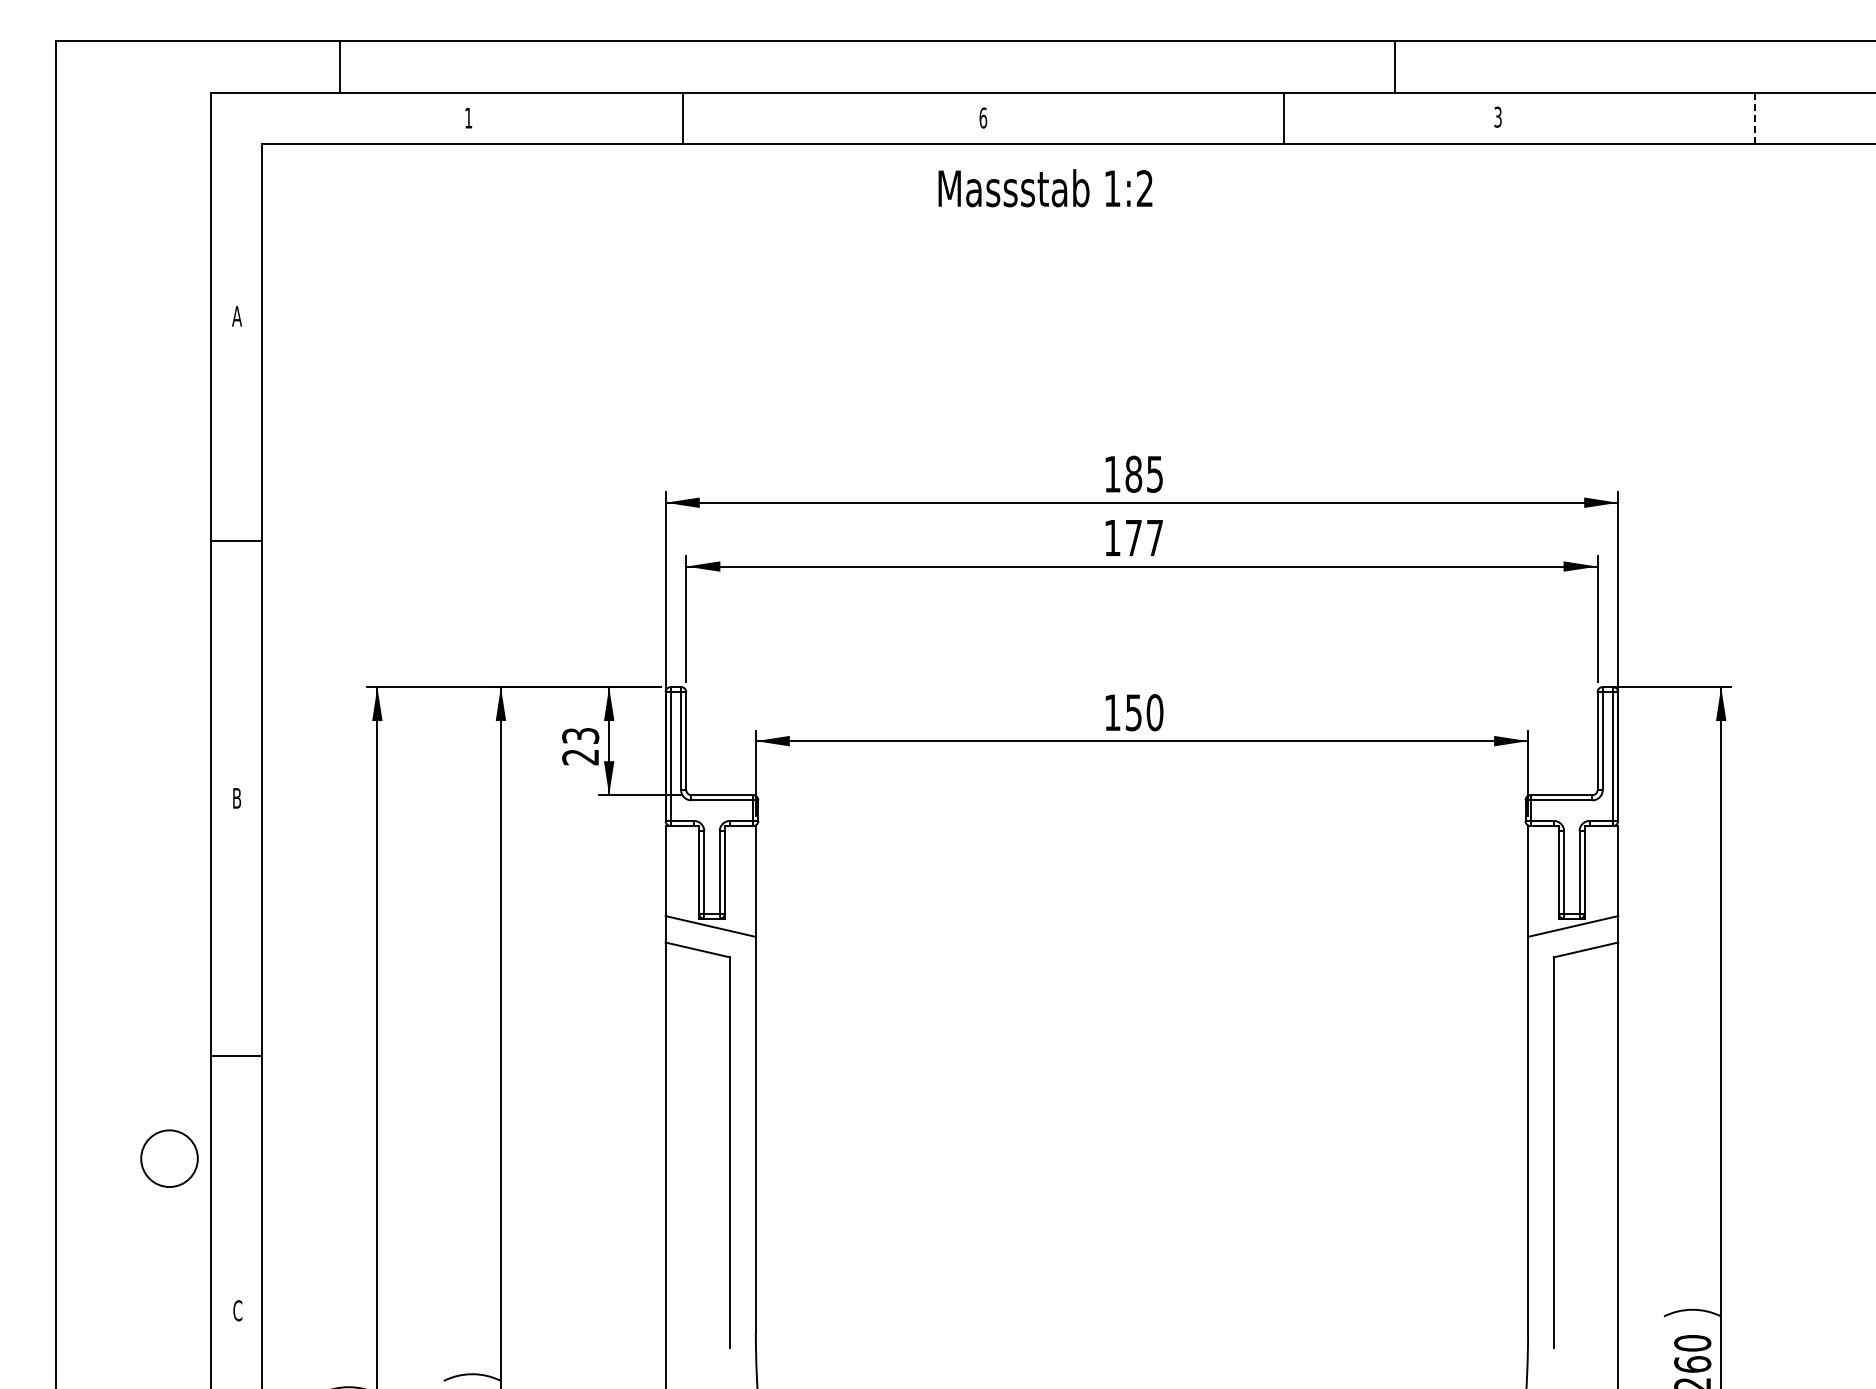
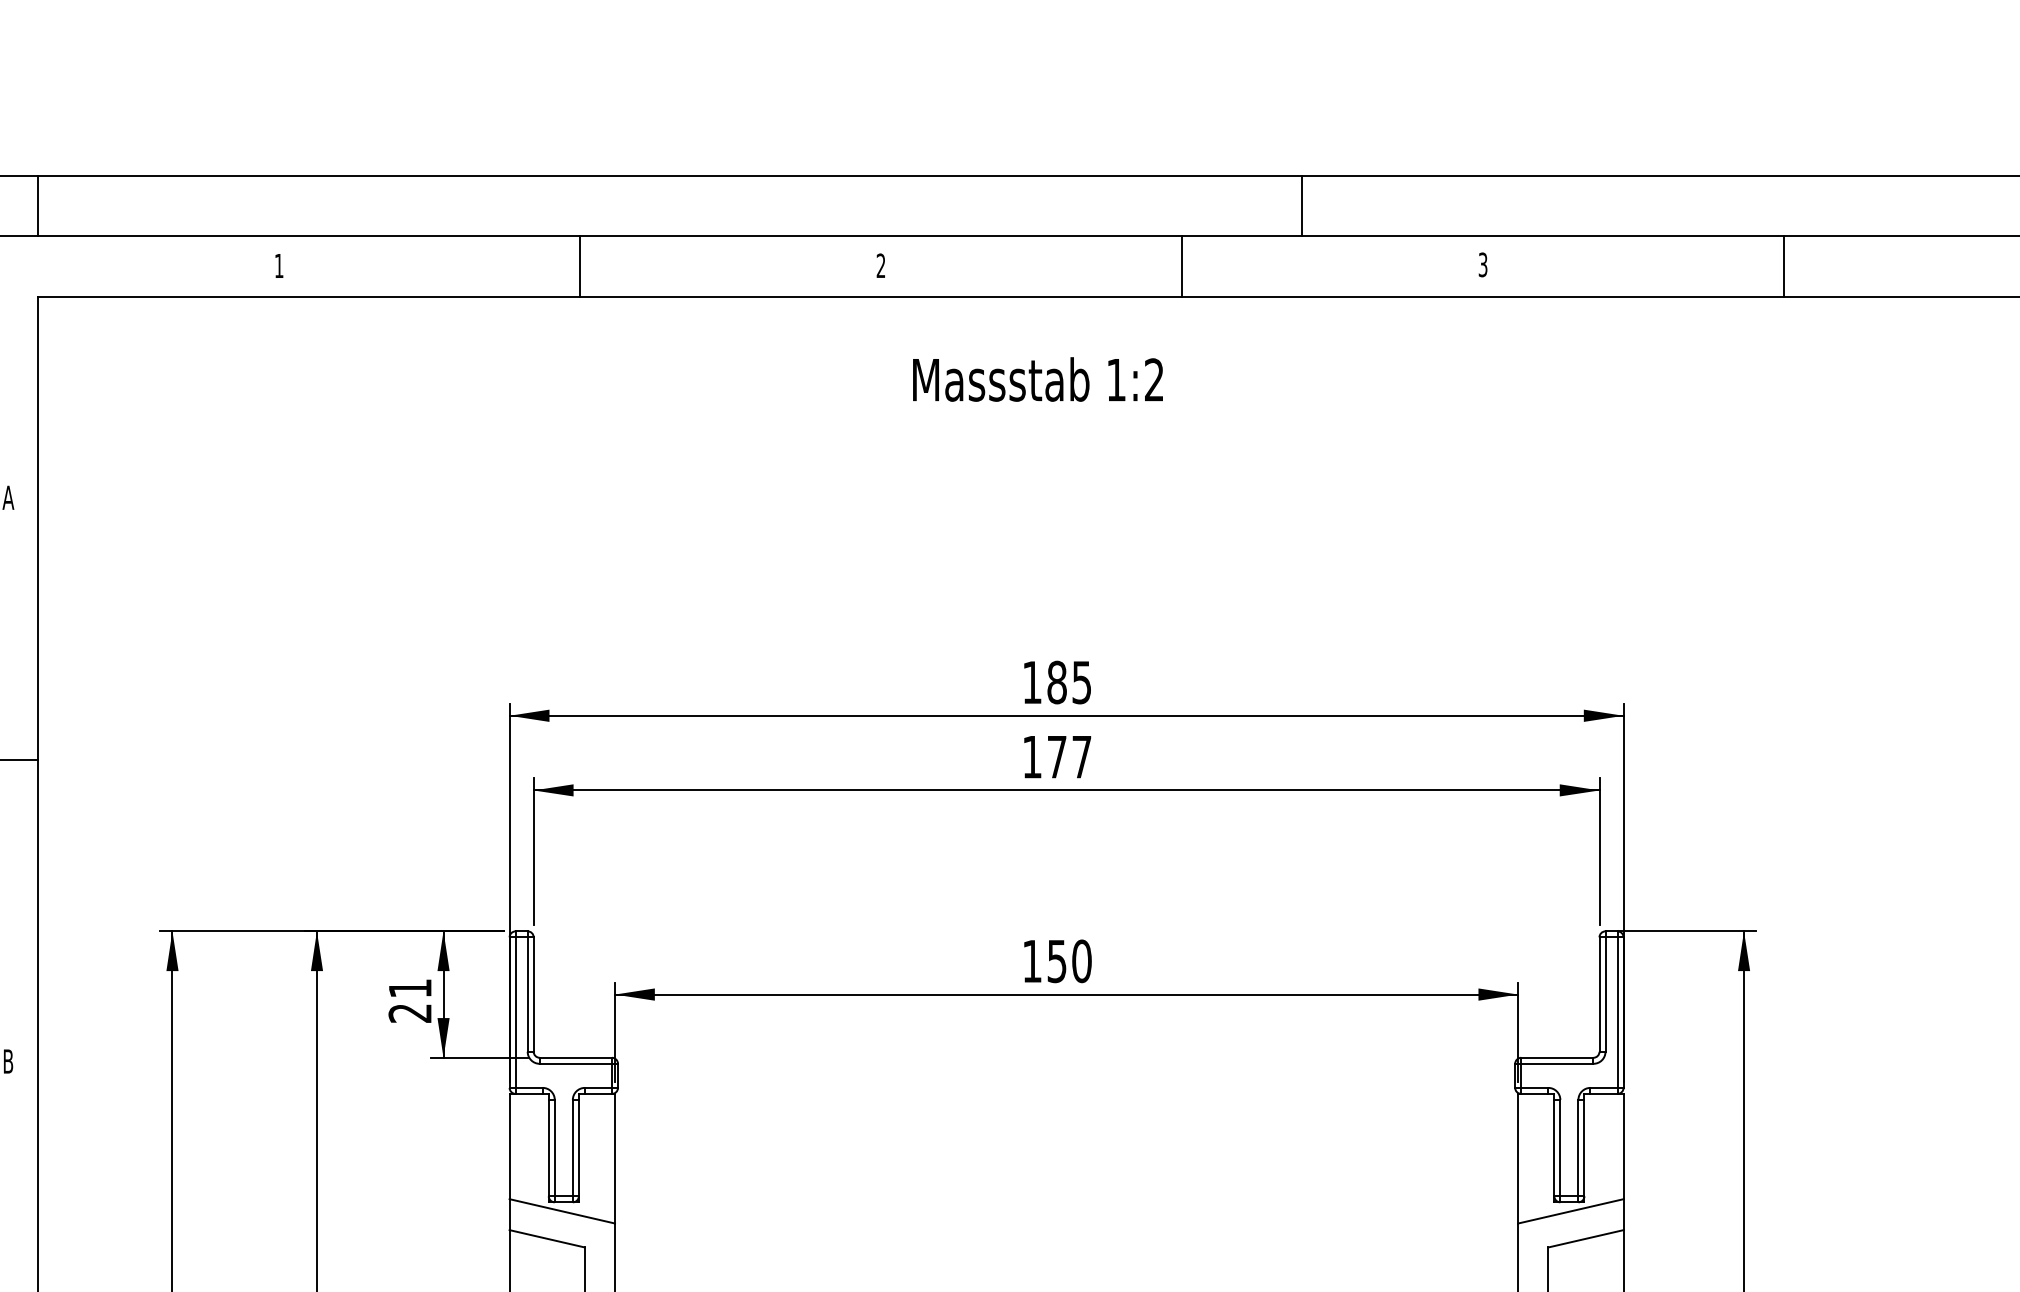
line: (340, 66) -> (38, 205), moved
line: (1395, 66) -> (1302, 205), moved
text: (983, 117) -> (881, 265), 6 -> 2
line: (682, 118) -> (579, 266), moved
line: (1284, 118) -> (1181, 266), moved
line: (1755, 118) -> (1784, 266), dashed -> solid
text: (1045, 188) -> (1038, 379), moved
text: (580, 735) -> (410, 987), 23 -> 21

